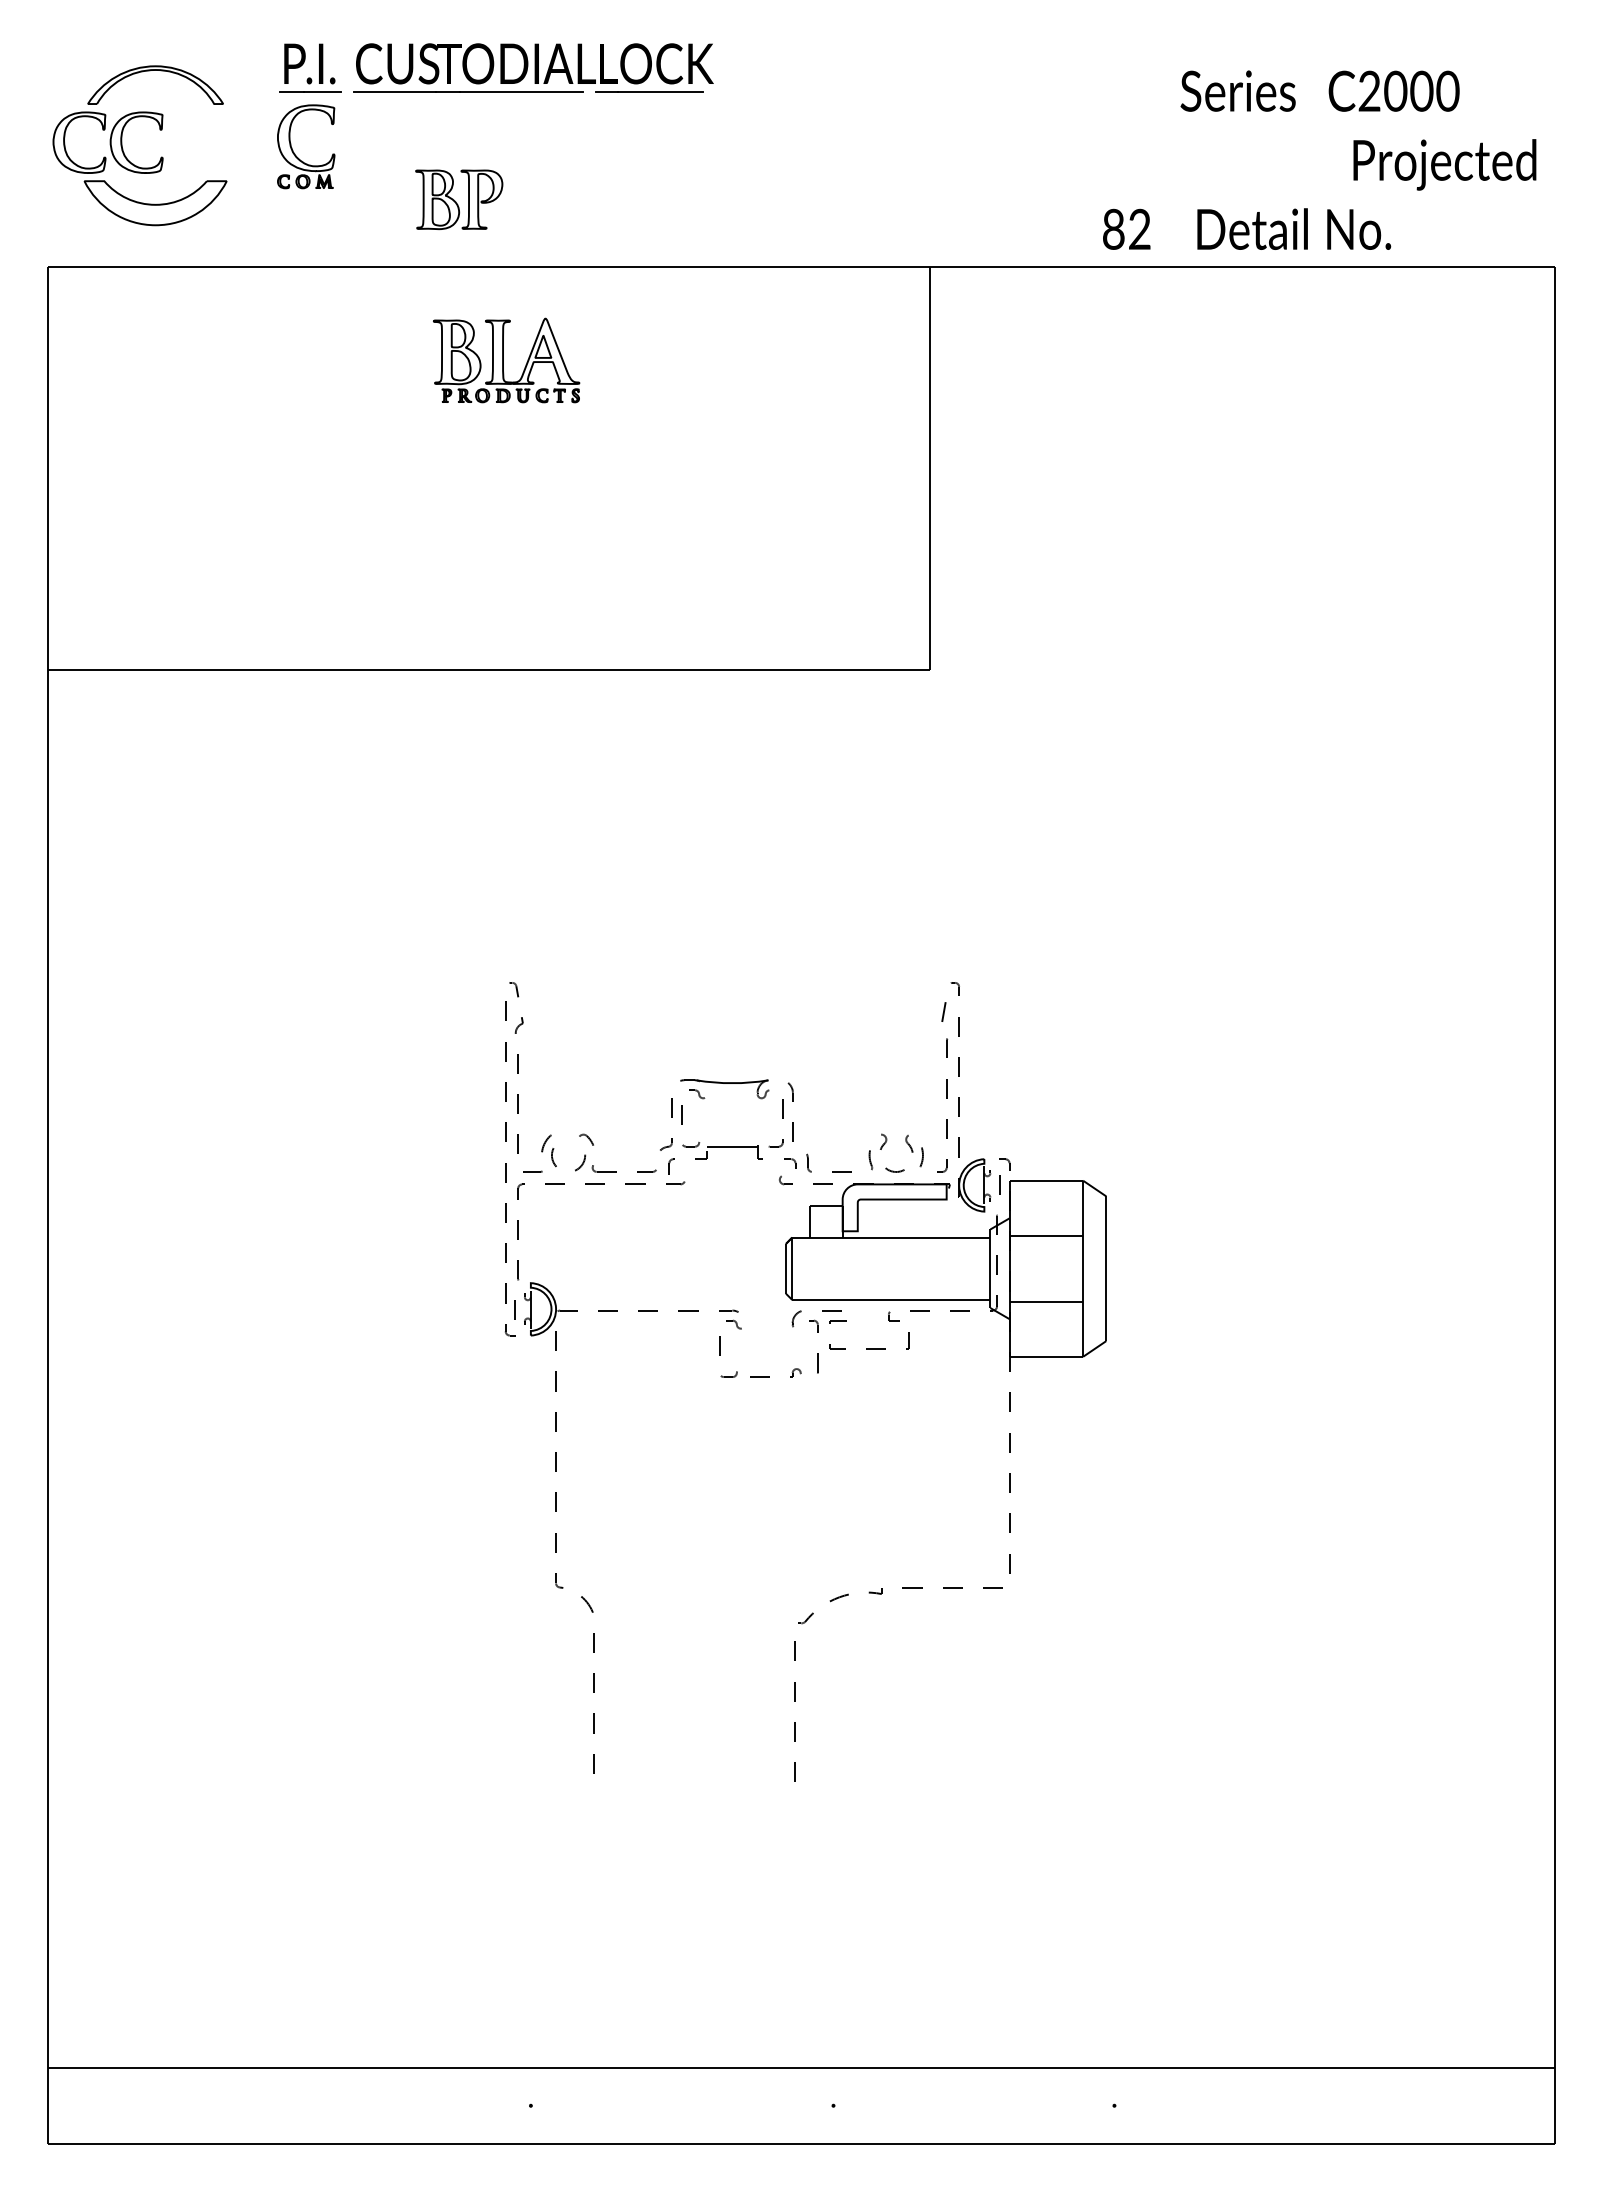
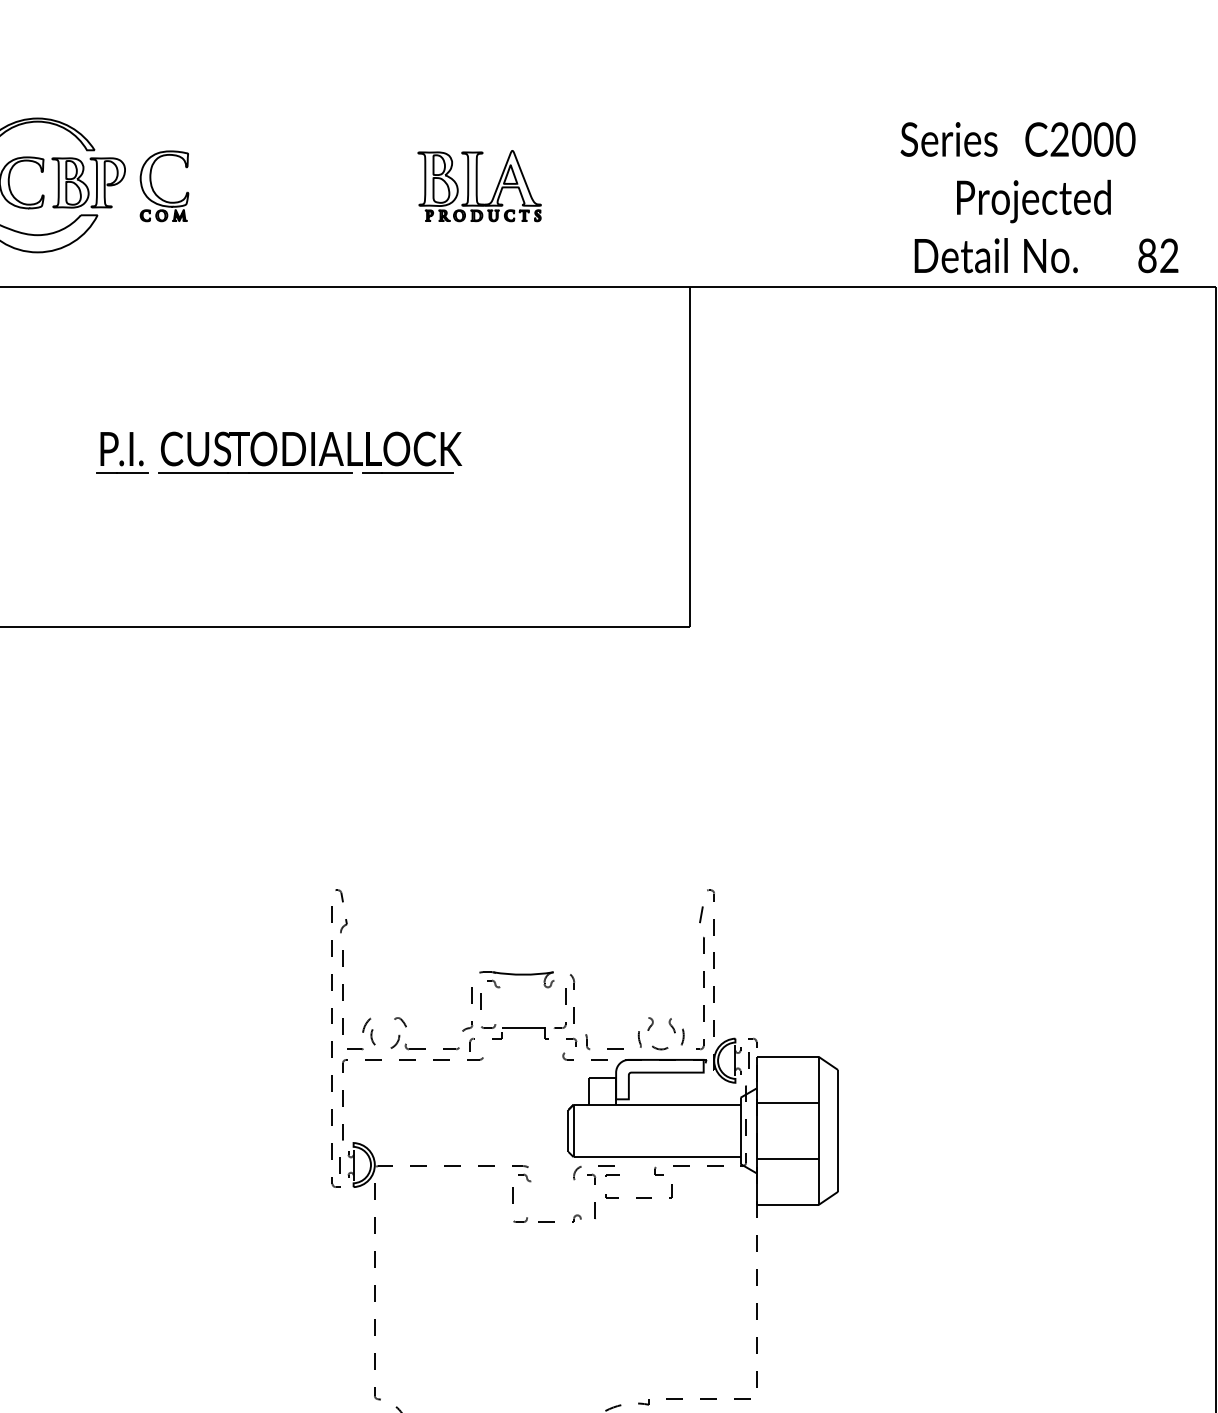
part: (496, 67) -> (279, 452), moved
text: (1444, 164) -> (1033, 201), moved
part: (459, 199) -> (88, 182), moved
text: (1126, 228) -> (1158, 255), moved
part: (506, 360) -> (479, 186), moved

